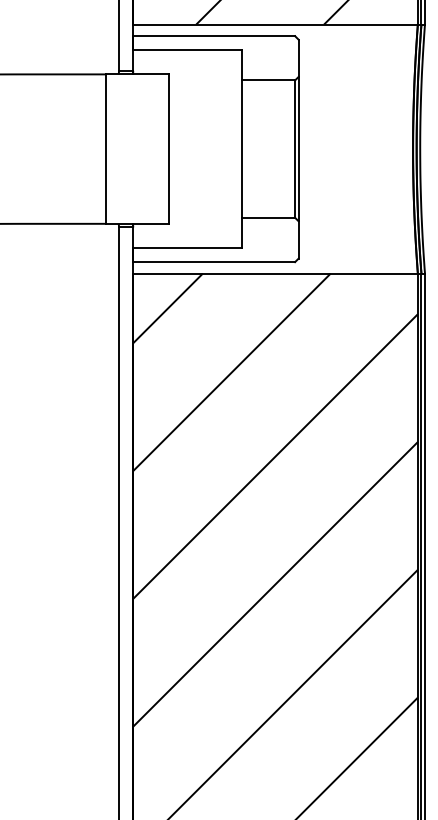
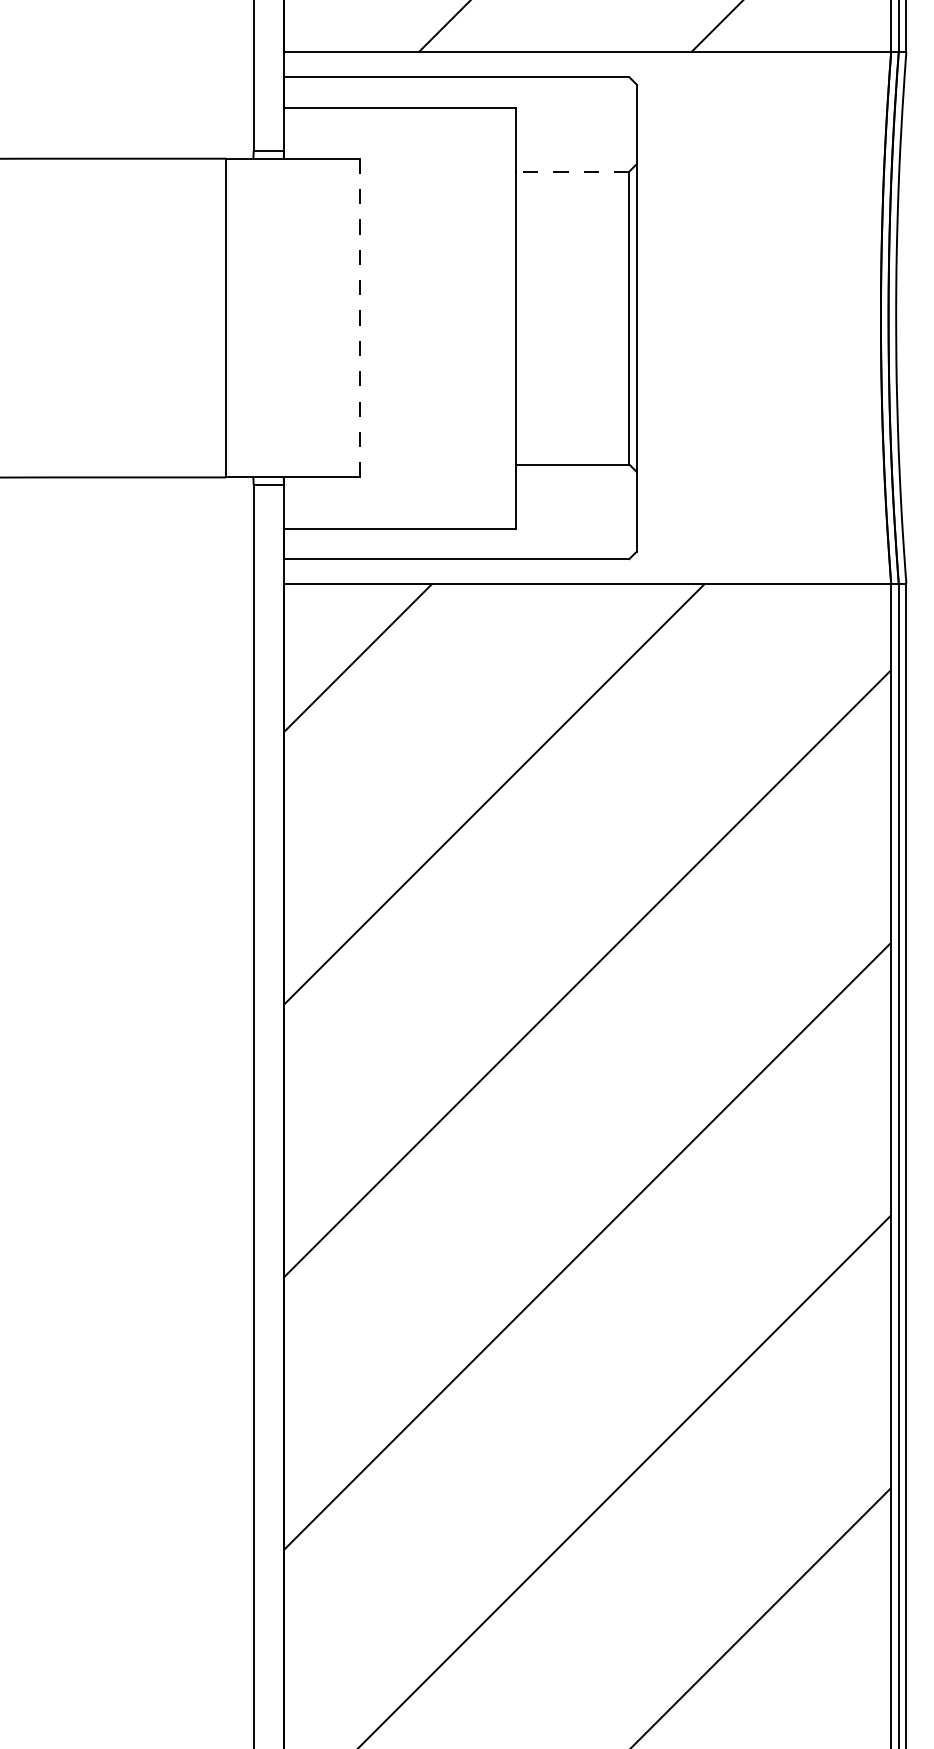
line: (268, 80) -> (572, 171), solid -> dashed
line: (168, 149) -> (359, 318), solid -> dashed

